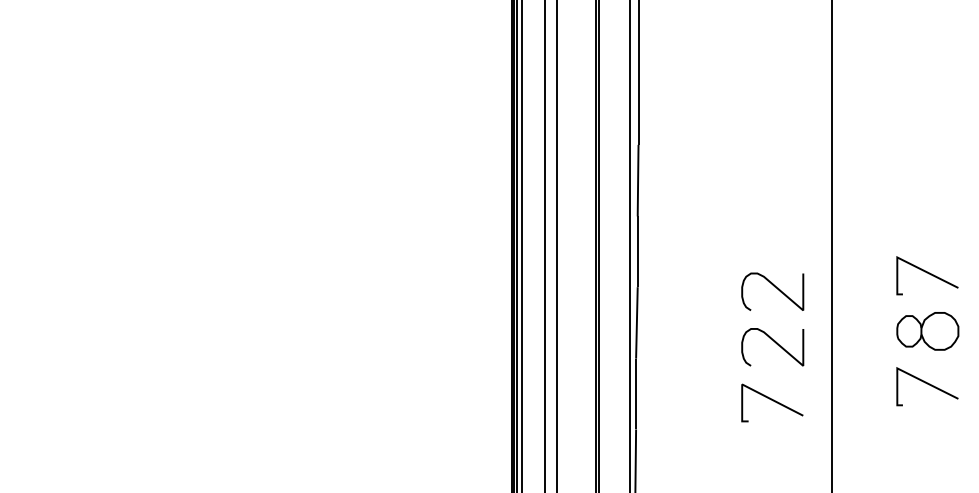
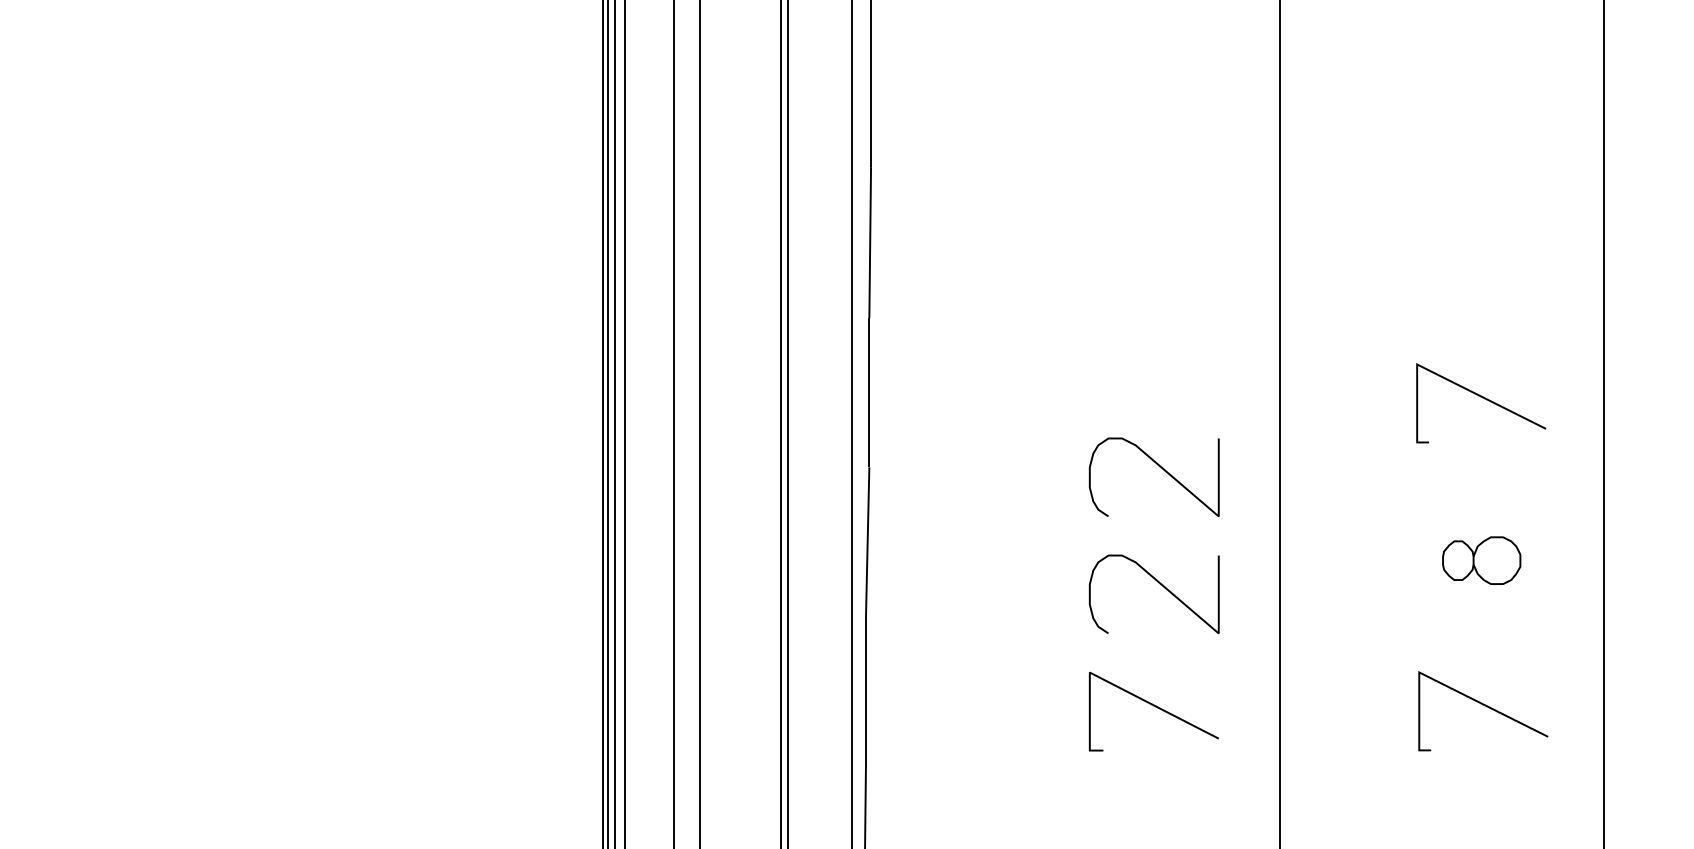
curve: (928, 274) -> (1482, 400), moved
part: (927, 331) -> (1480, 560), size x0.6
curve: (927, 384) -> (1482, 706), moved

